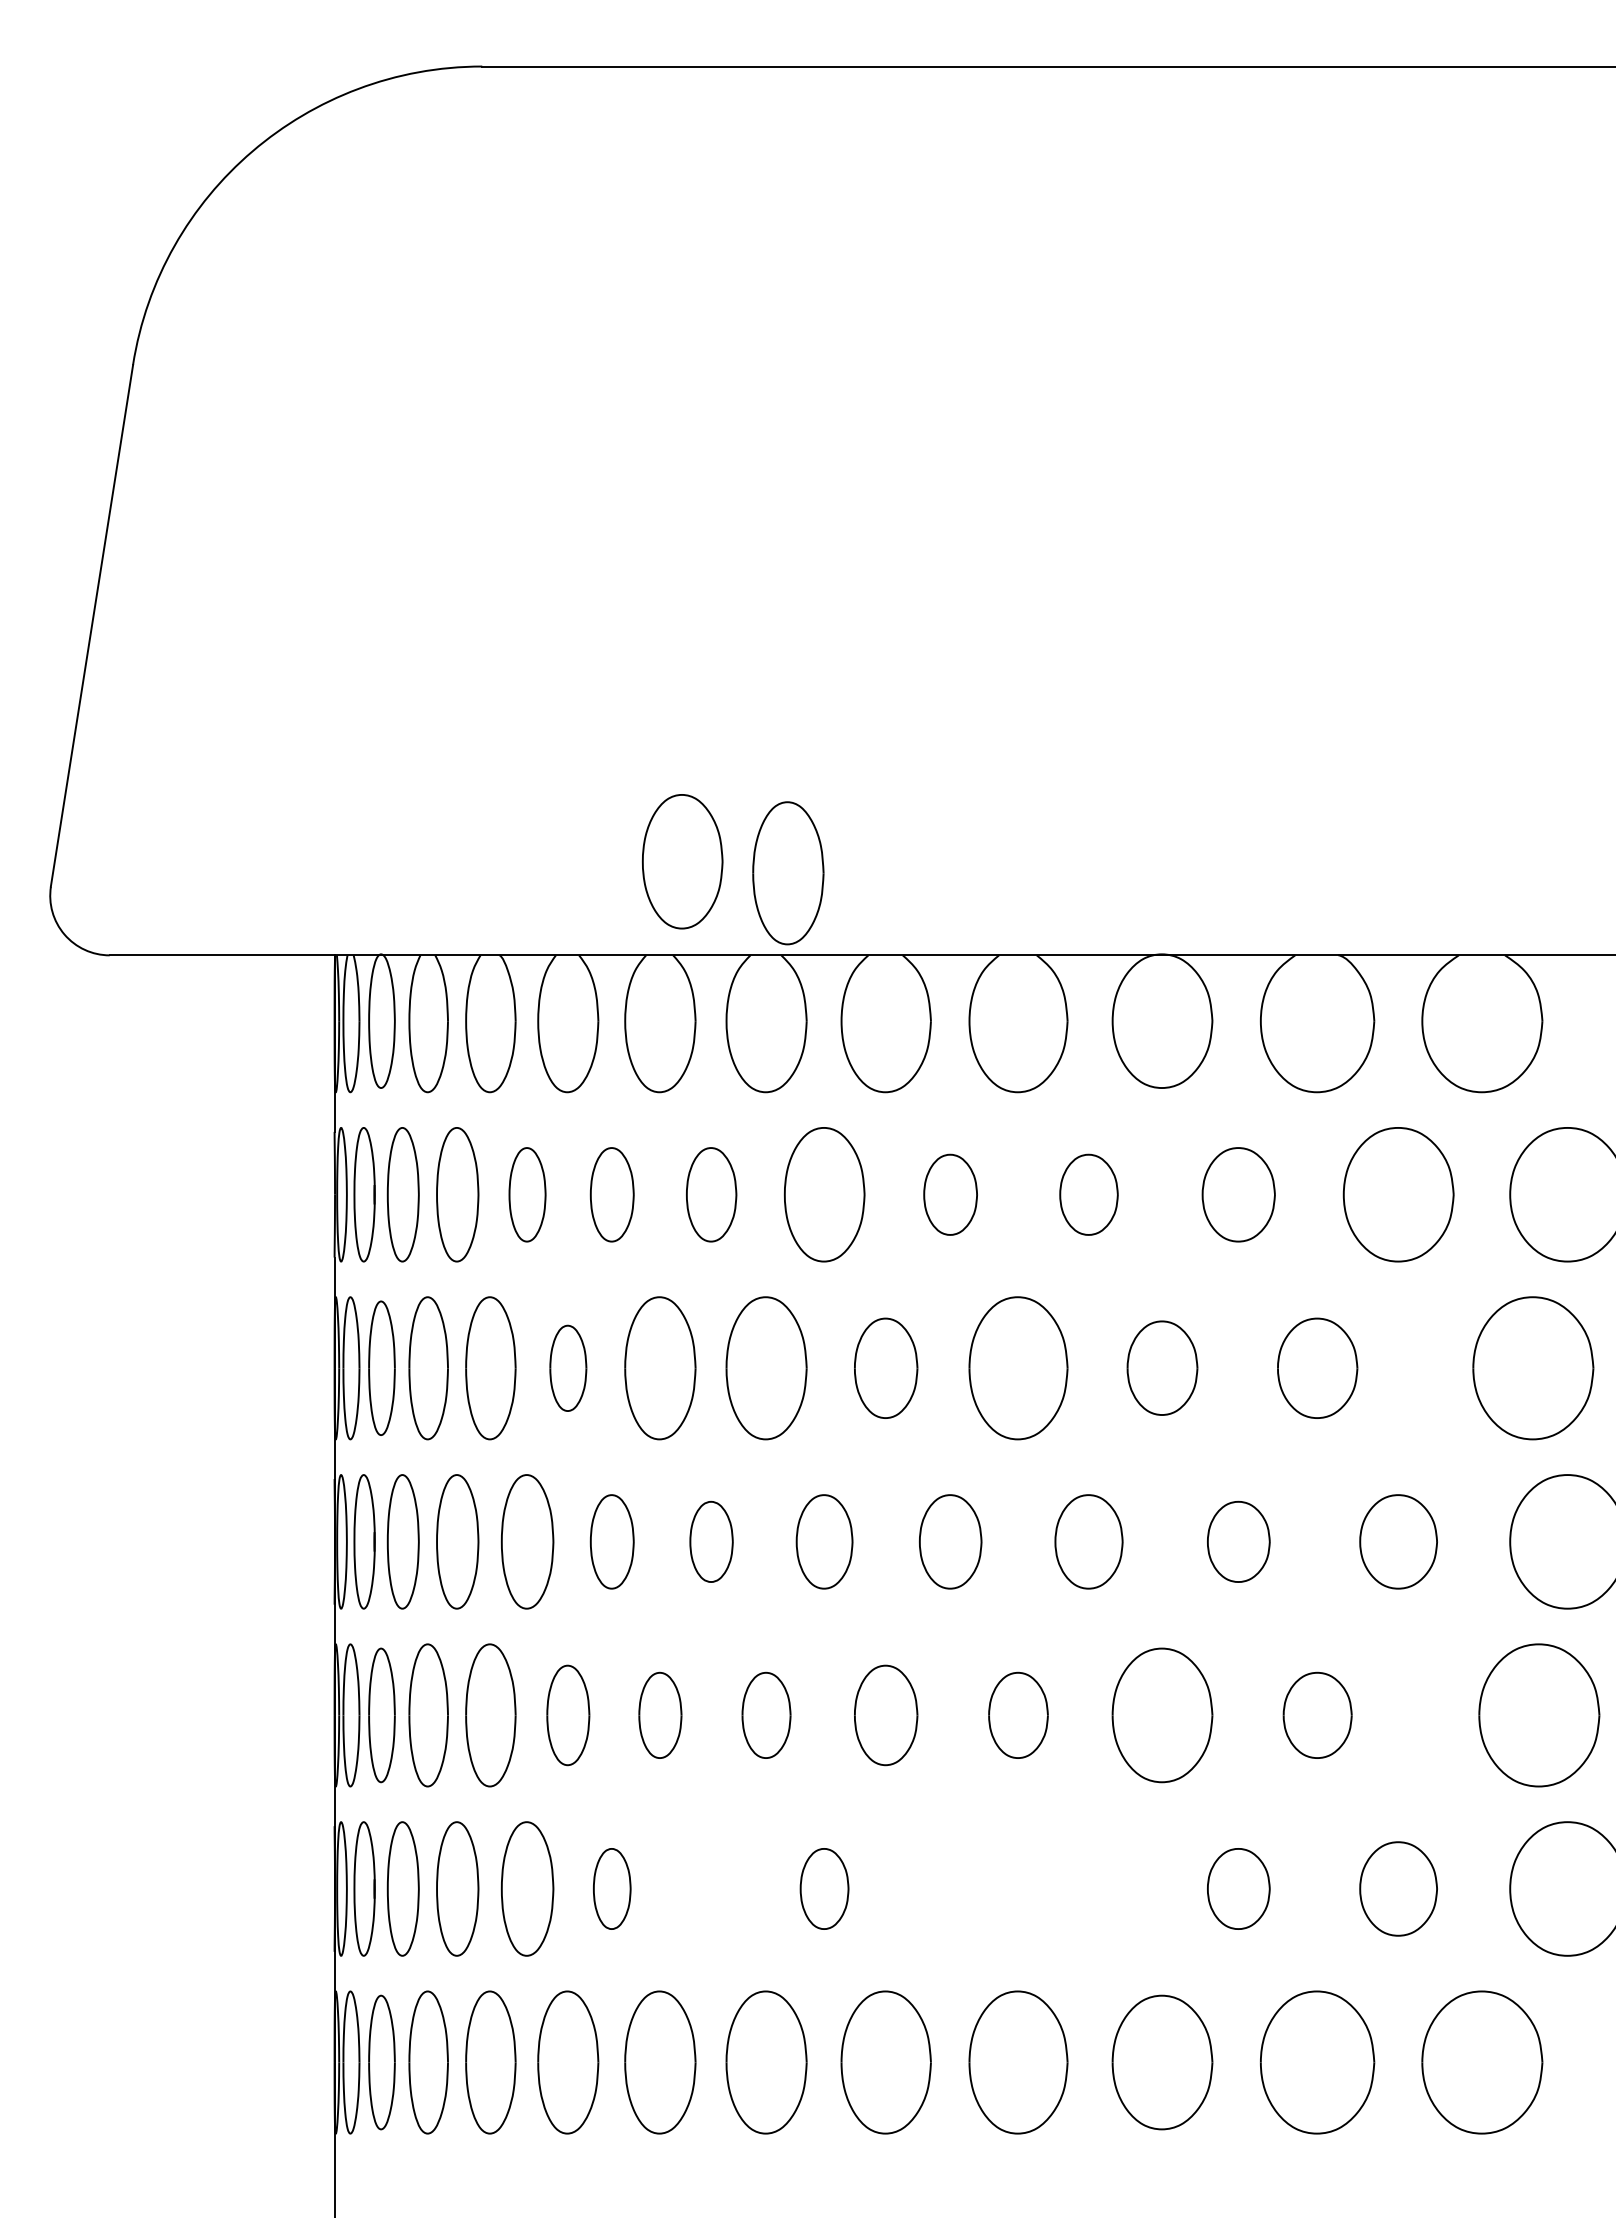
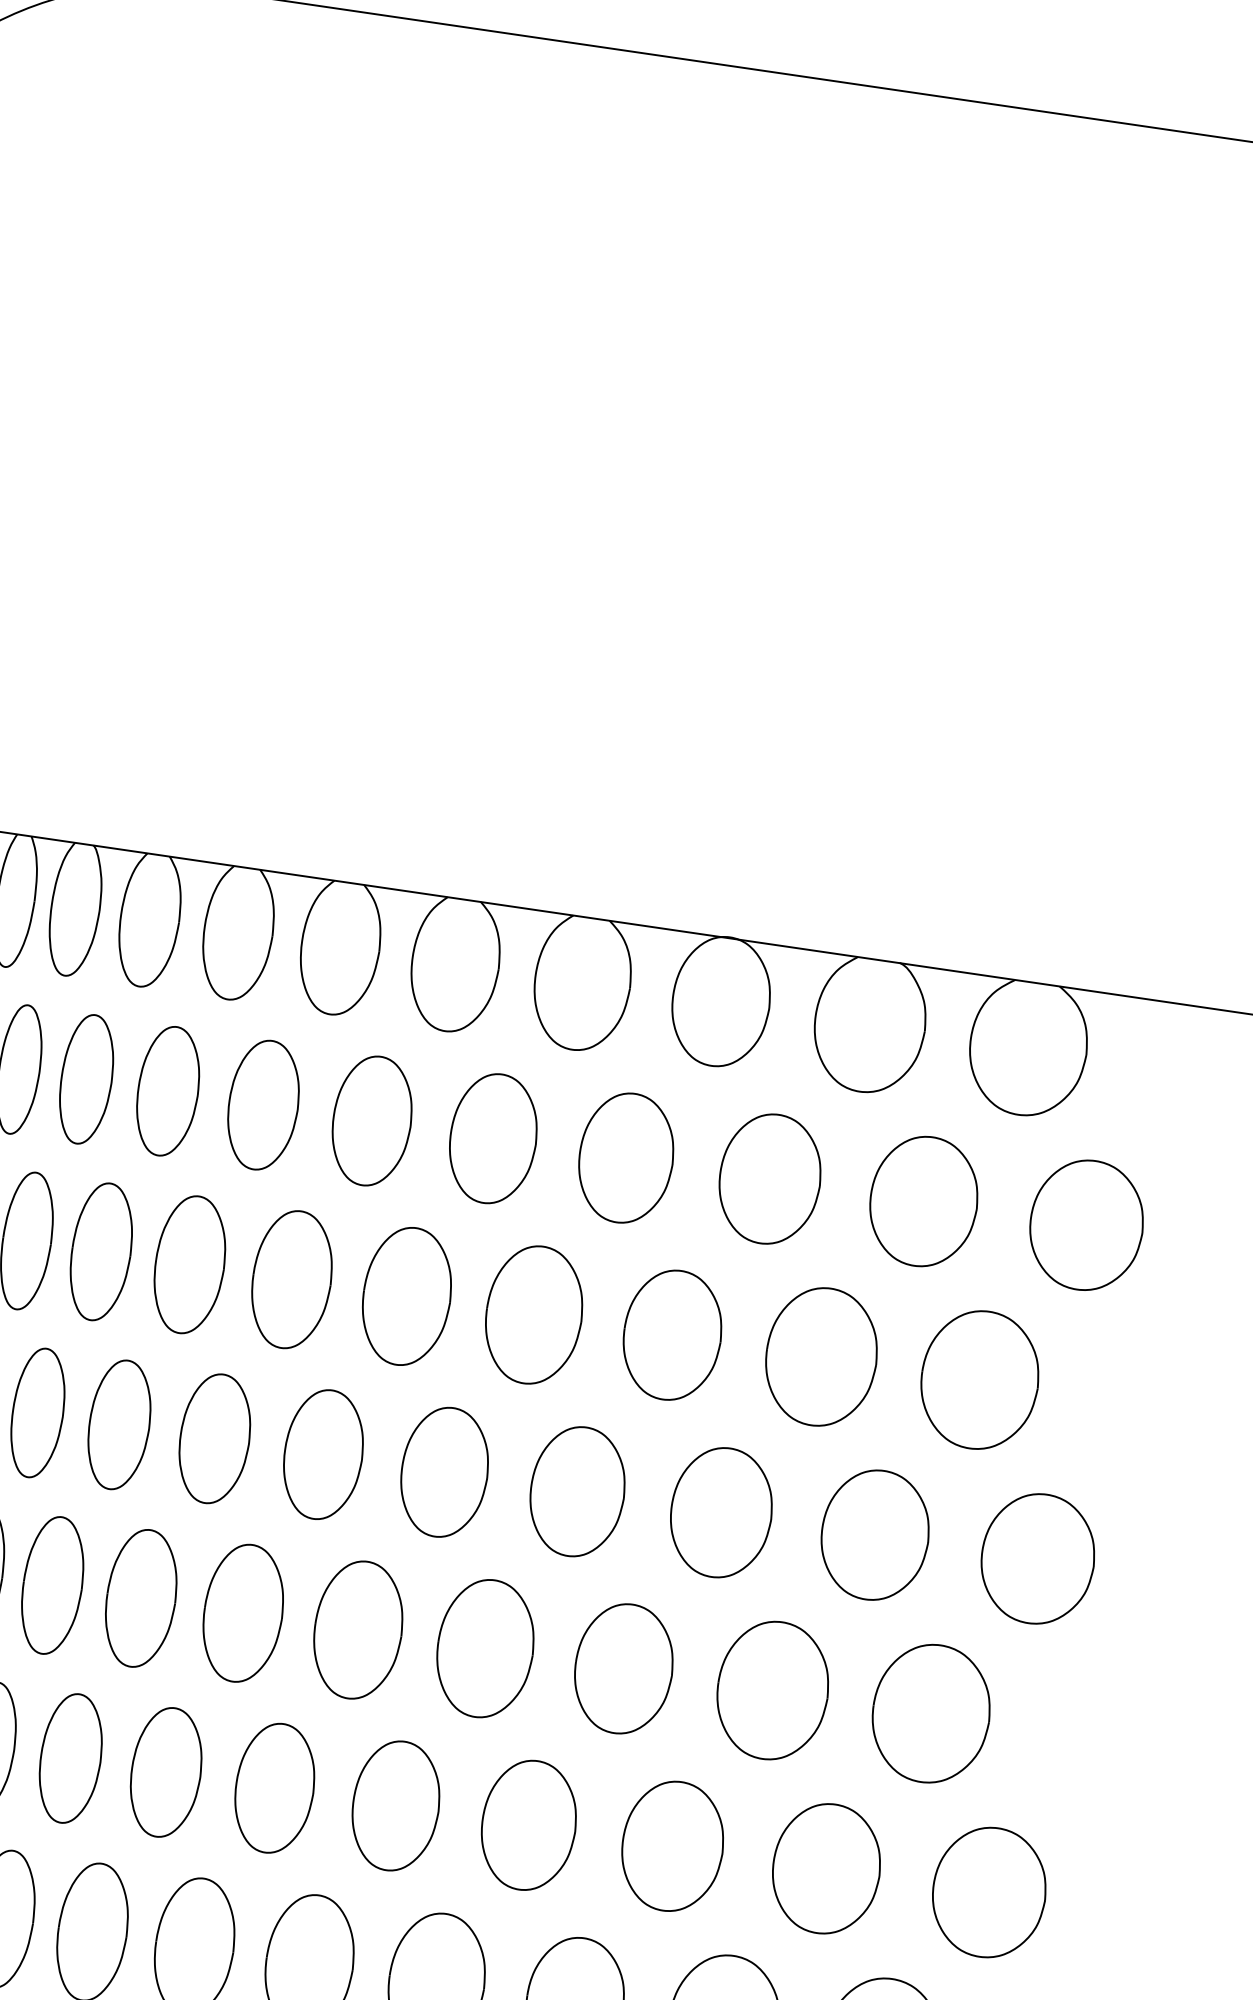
part: (682, 861) -> (282, 780), removed
part: (788, 873) -> (382, 807), removed
part: (527, 1194) -> (86, 1079), size x1.43
part: (611, 1194) -> (167, 1091), size x1.43
part: (711, 1194) -> (263, 1105), size x1.43
part: (950, 1194) -> (493, 1138), size x1.67
part: (1088, 1194) -> (625, 1157), size x1.67
part: (1238, 1194) -> (770, 1178), size x1.43
part: (1162, 1367) -> (672, 1334), size x1.43
part: (568, 1368) -> (101, 1252), size x1.67
part: (885, 1368) -> (406, 1296), size x1.43
part: (1317, 1368) -> (821, 1357), size x1.43
part: (1533, 1368) -> (980, 1380), moved
part: (611, 1541) -> (118, 1424), size x1.43
part: (711, 1541) -> (214, 1438), size x1.67
part: (824, 1541) -> (323, 1454), size x1.43
part: (950, 1541) -> (444, 1472), size x1.43
part: (1088, 1541) -> (577, 1491), size x1.43
part: (1238, 1541) -> (721, 1512), size x1.67
part: (1398, 1541) -> (875, 1534), size x1.43
part: (568, 1715) -> (52, 1585), size x1.43
part: (660, 1715) -> (141, 1598), size x1.67
part: (766, 1715) -> (243, 1613), size x1.67
part: (885, 1715) -> (357, 1630), size x1.43
part: (1018, 1715) -> (485, 1648), size x1.67
part: (1317, 1715) -> (772, 1690), size x1.67
part: (1539, 1715) -> (931, 1713), moved
part: (611, 1888) -> (70, 1758), size x1.67
part: (711, 1888) -> (166, 1772), added
part: (824, 1888) -> (274, 1787), size x1.67
part: (950, 1888) -> (395, 1805), added
part: (1088, 1888) -> (528, 1824), added
part: (1238, 1888) -> (672, 1845), size x1.67
part: (1398, 1888) -> (826, 1868), size x1.43

